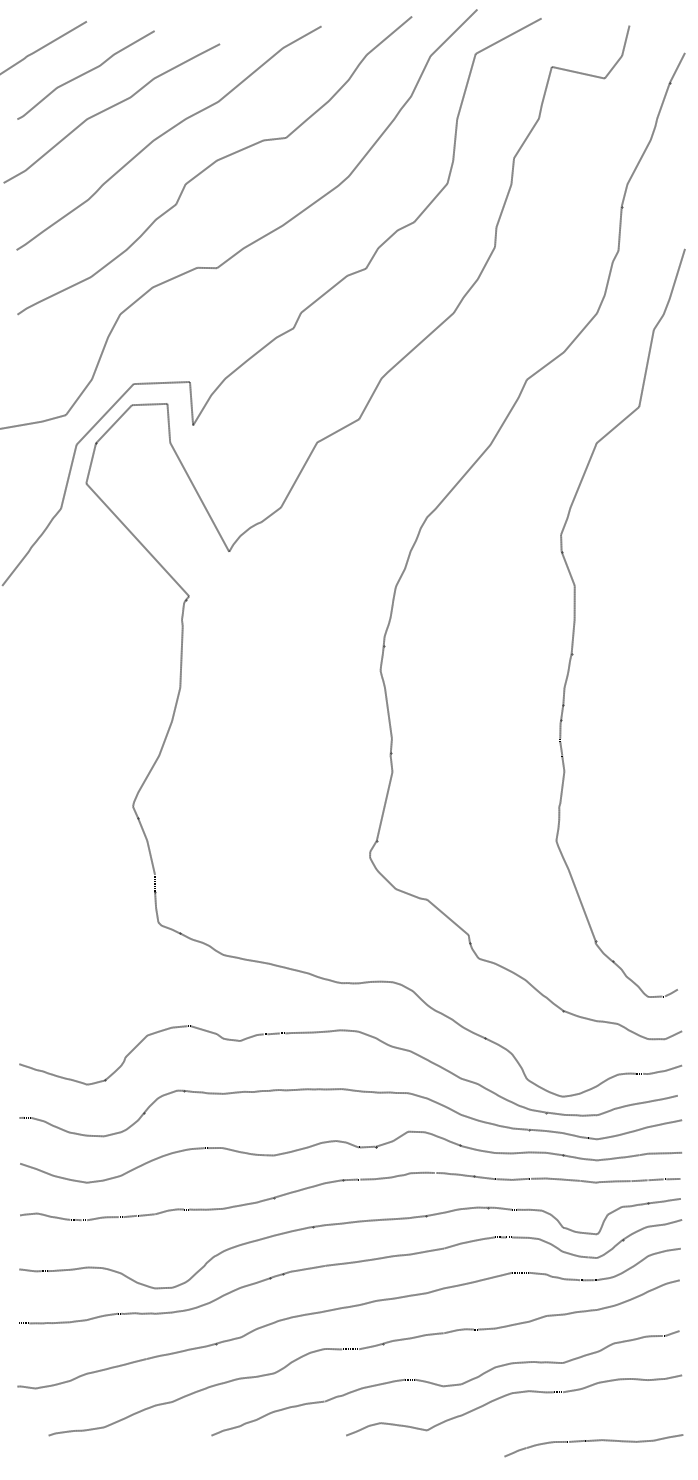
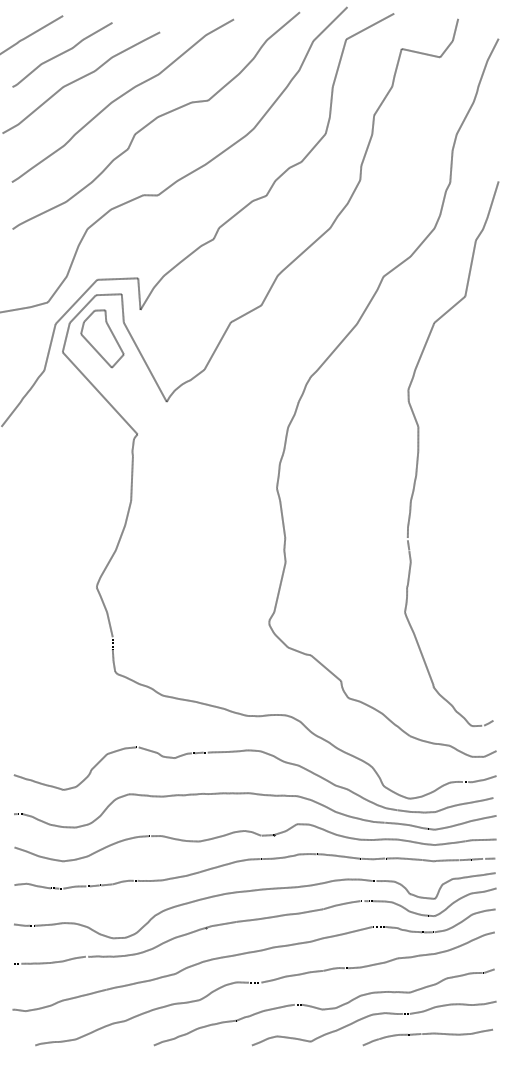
part: (140, 465) -> (102, 339), added
curve: (593, 1441) -> (427, 1034), moved

